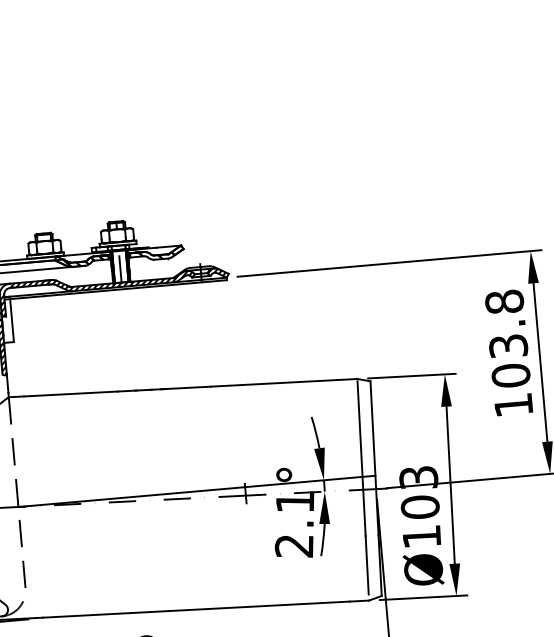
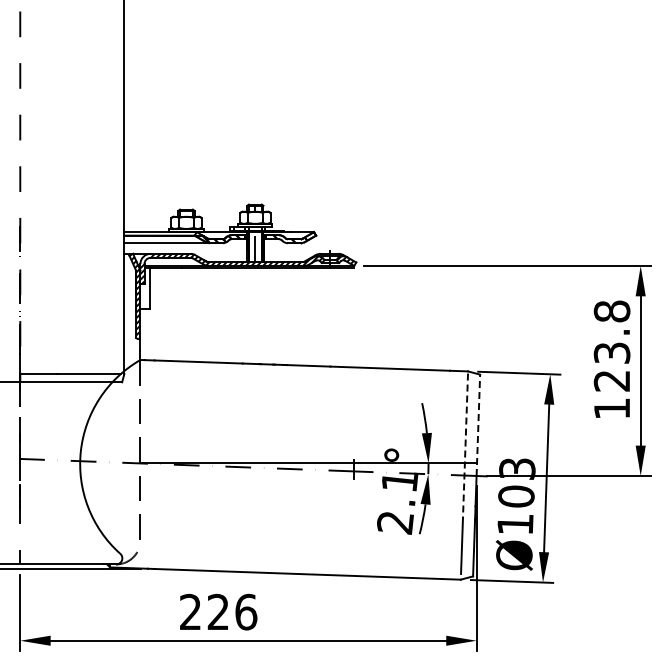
text: (510, 375) -> (611, 380), 103.8 -> 123.8
line: (373, 435) -> (478, 425), solid -> dashed
line: (361, 458) -> (465, 446), solid -> dashed

